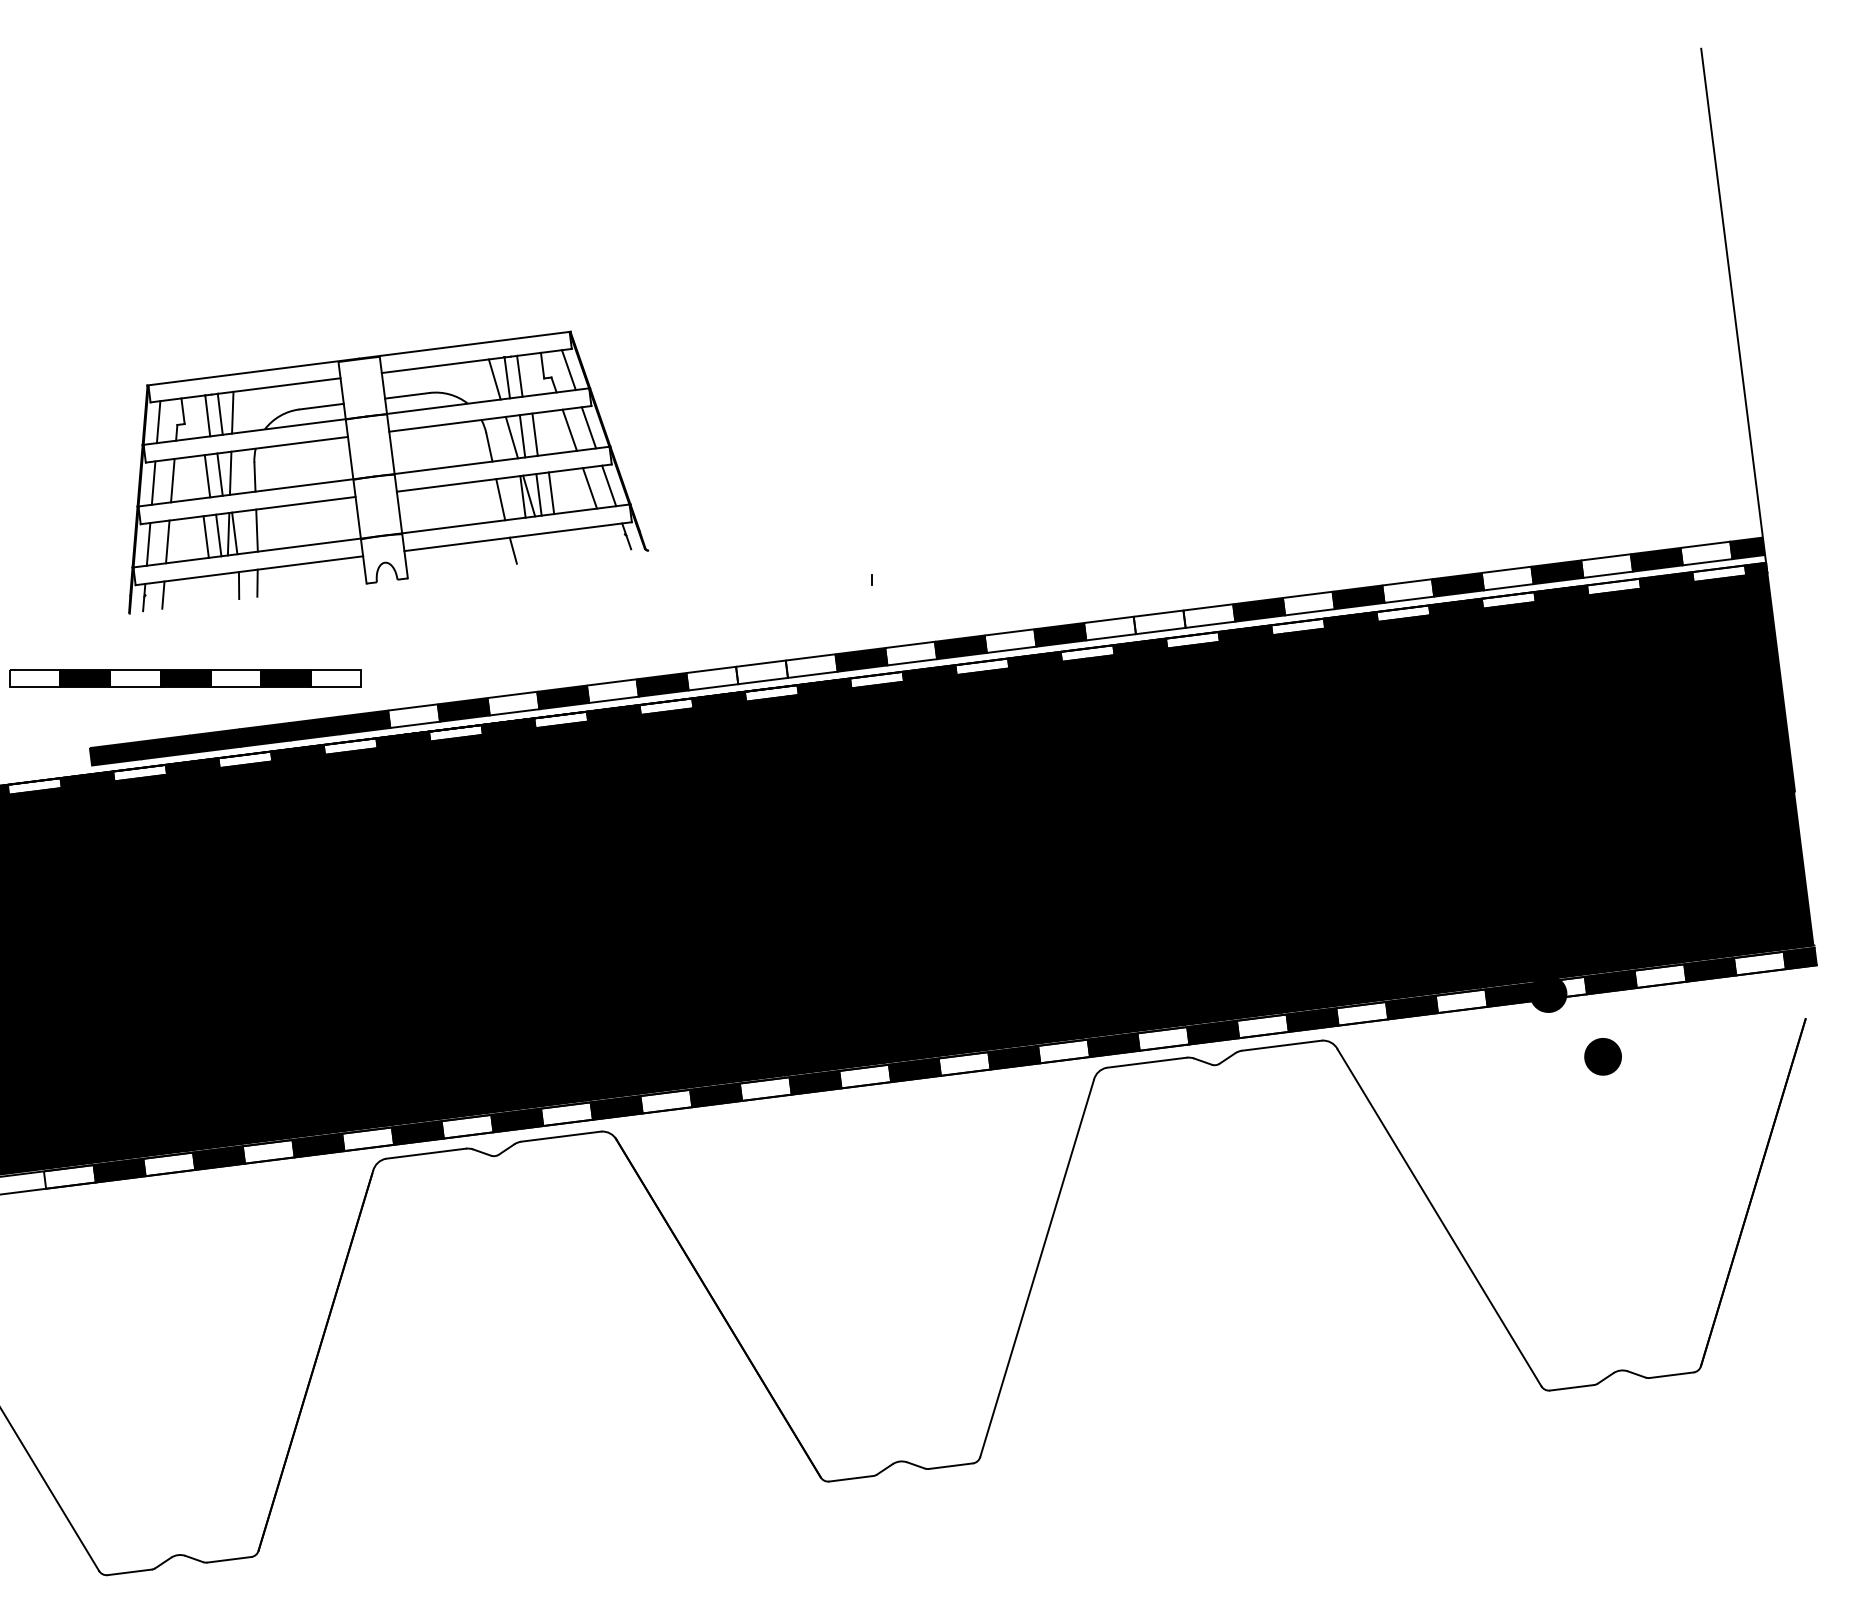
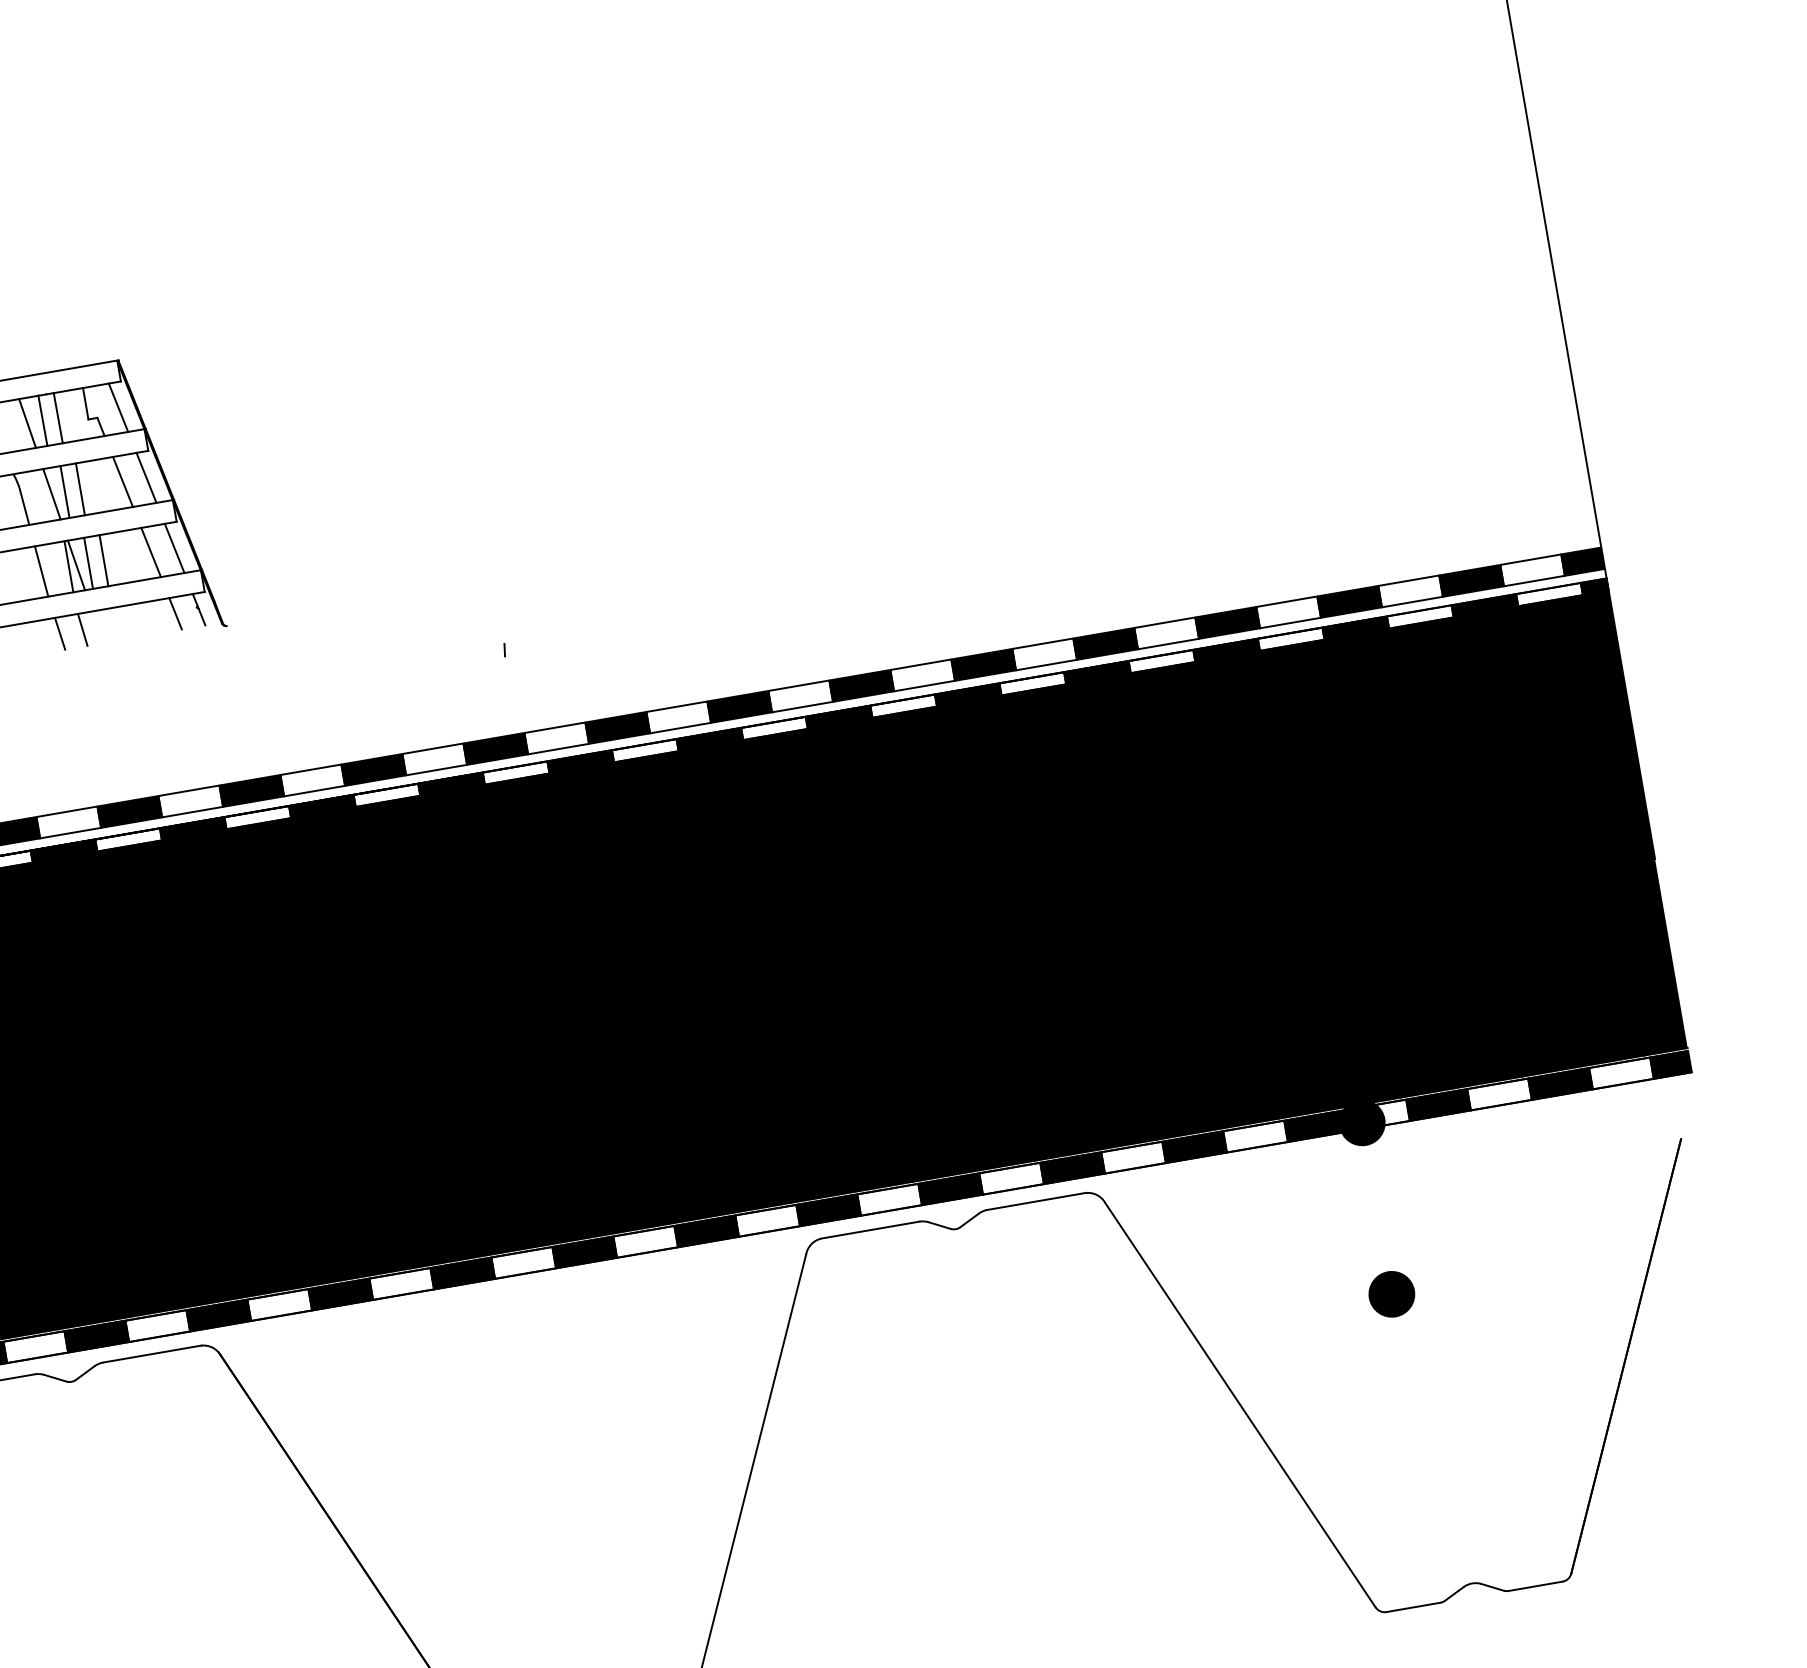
line: (607, 538) -> (175, 613), added
line: (531, 548) -> (82, 629), added
fill: (1159, 622) -> (861, 686), added
fill: (761, 672) -> (373, 770), added
part: (1602, 1056) -> (1391, 1293), moved

